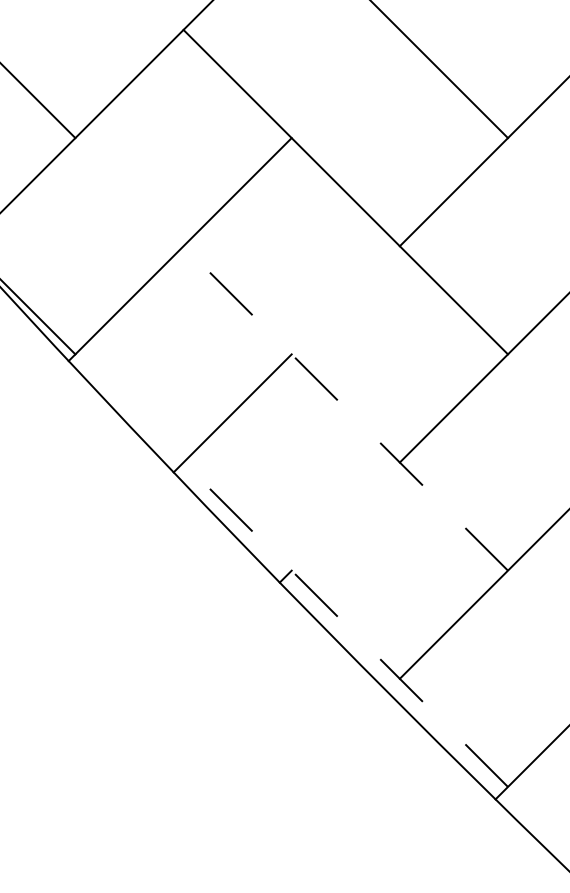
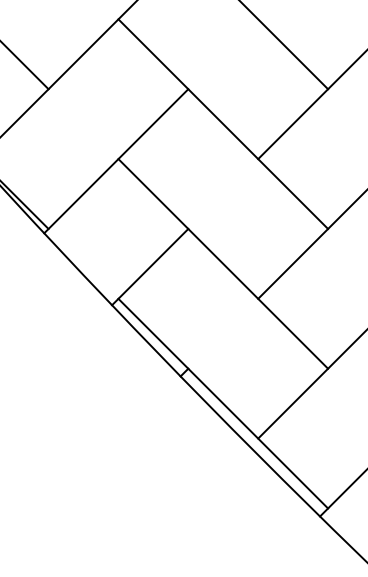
line: (344, 407) -> (222, 263), dashed -> solid
line: (344, 624) -> (222, 403), dashed -> solid

